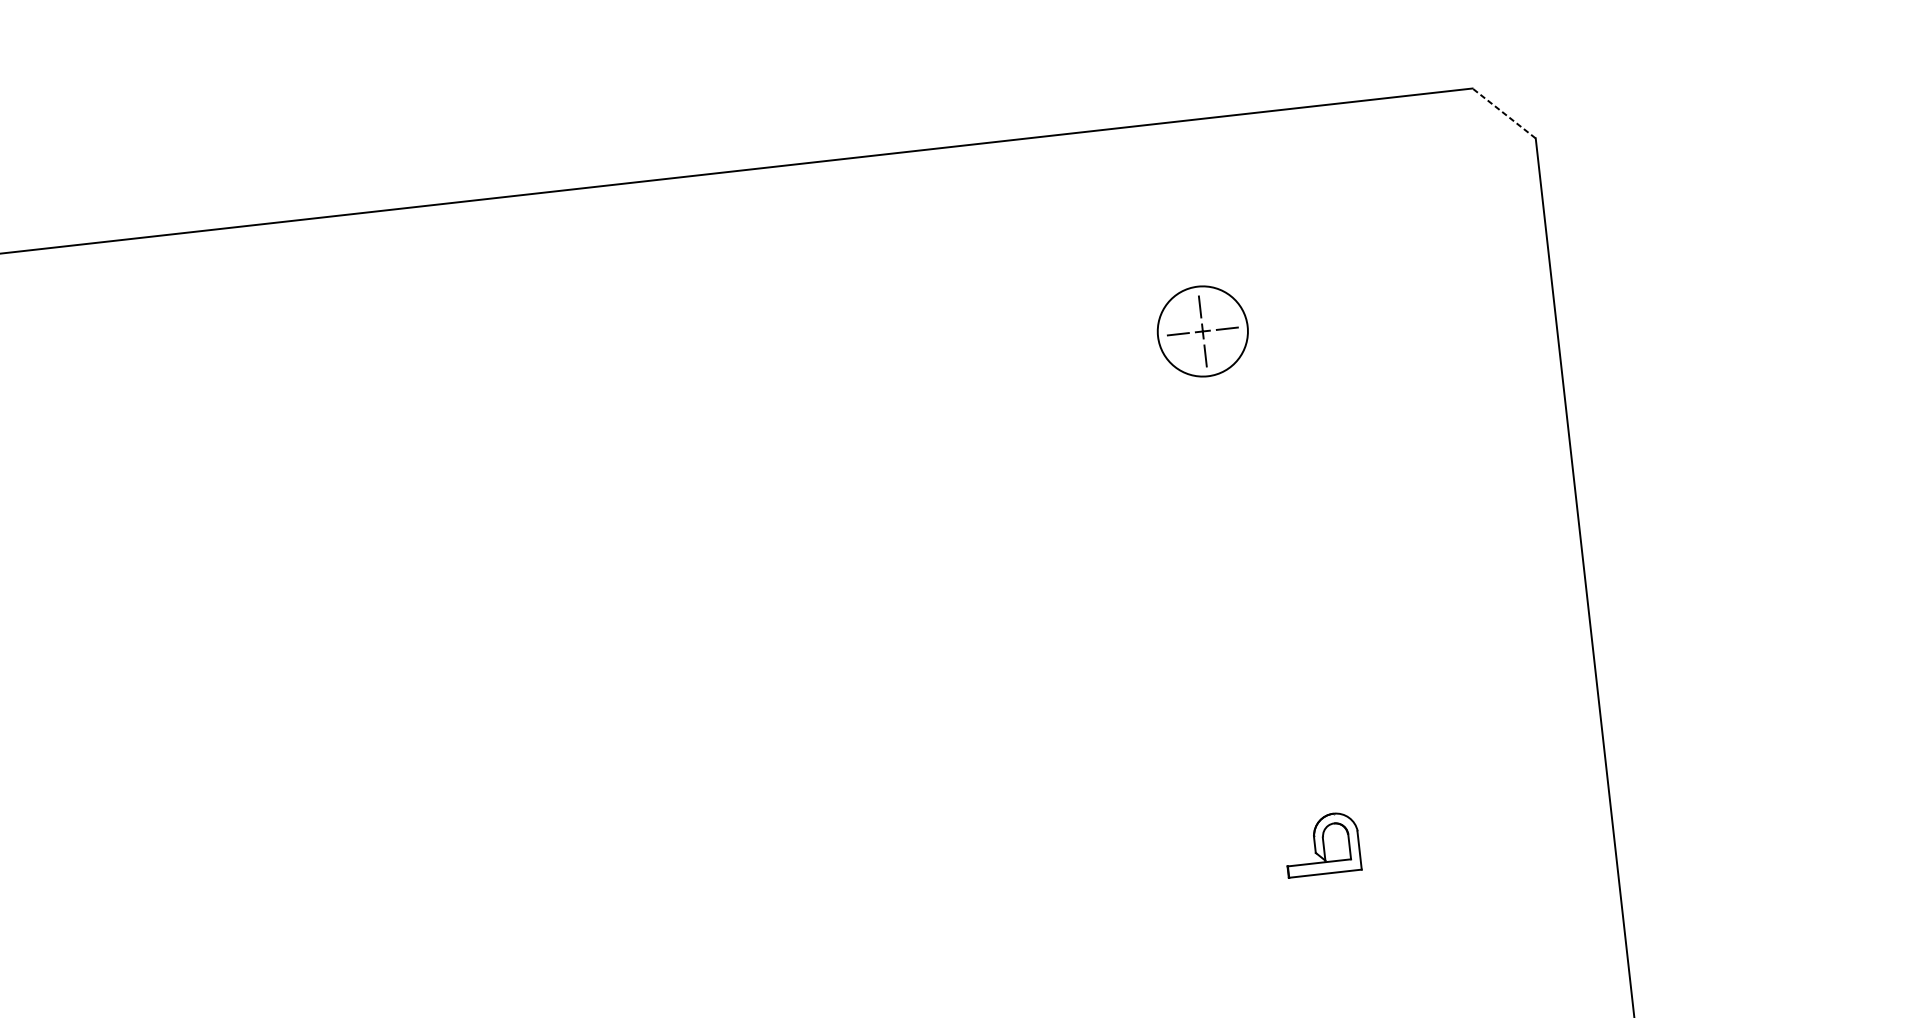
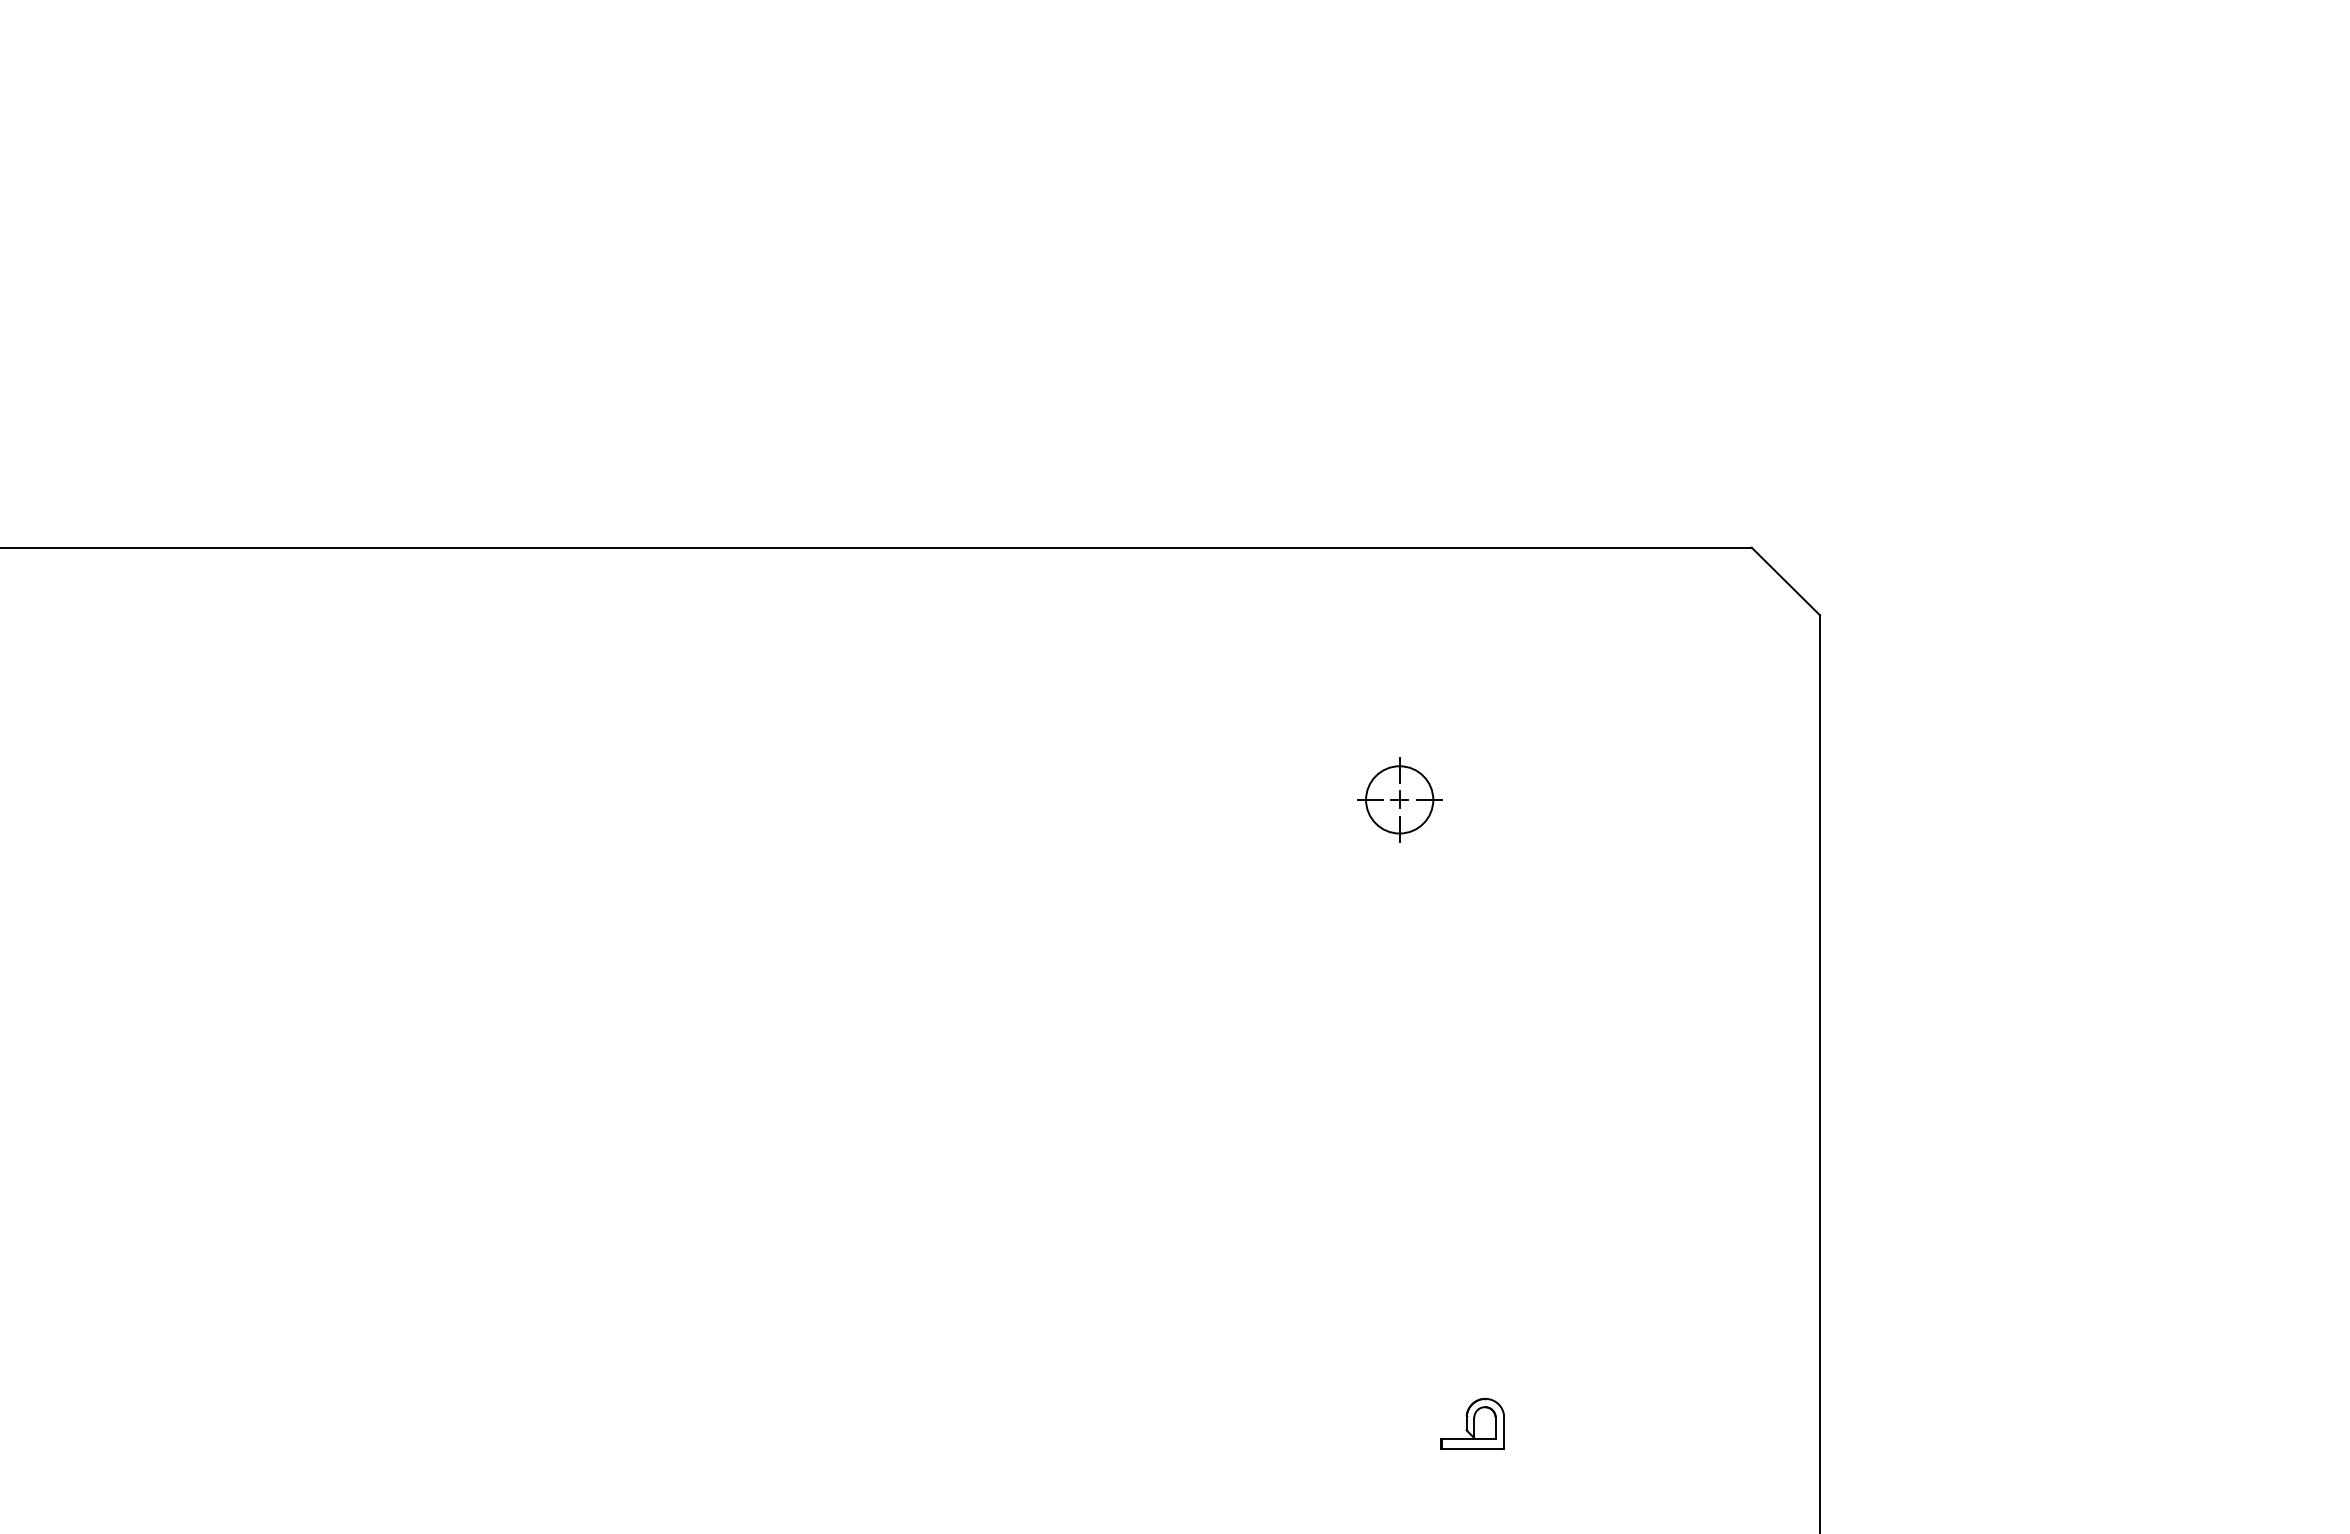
line: (1503, 113) -> (1785, 581), dashed -> solid
circle: (1202, 331) -> (1399, 799), size x0.62
part: (1321, 844) -> (1472, 1423), size x0.71

